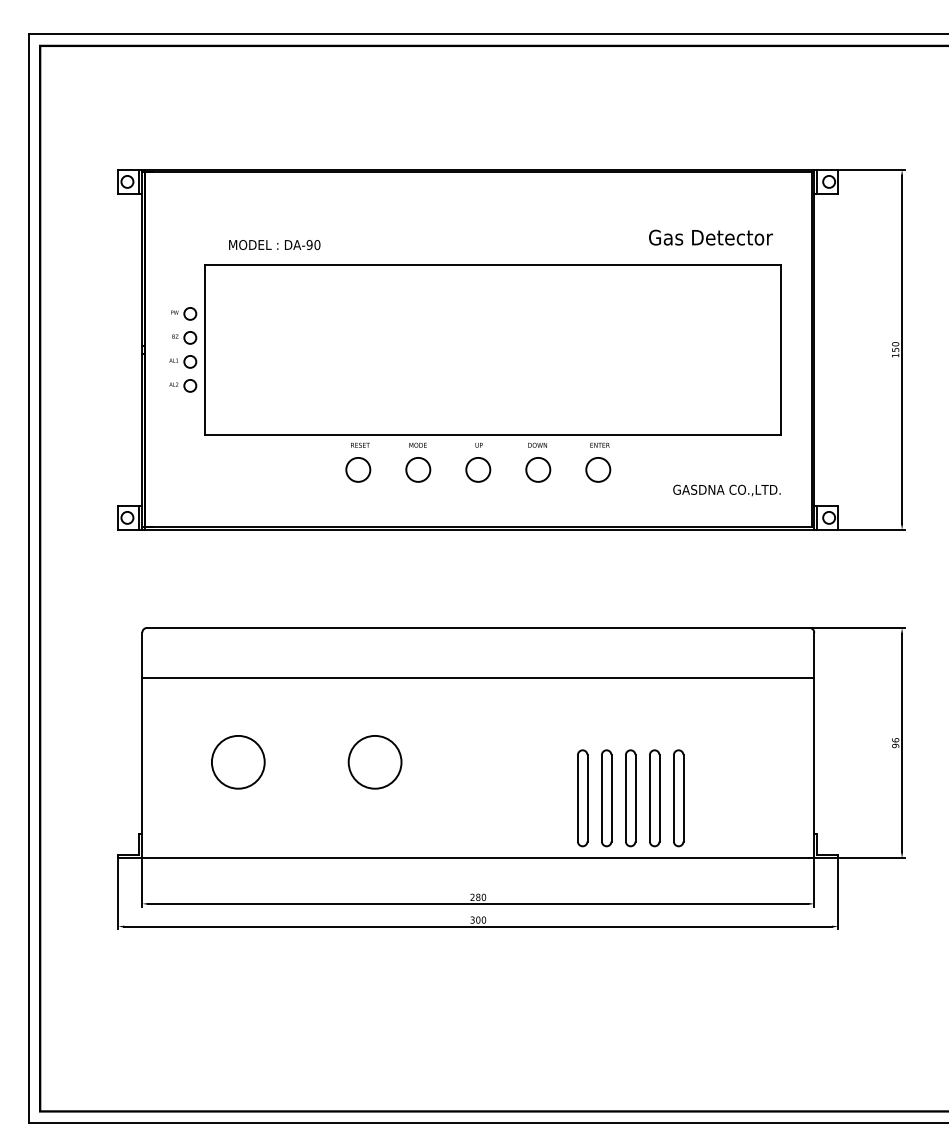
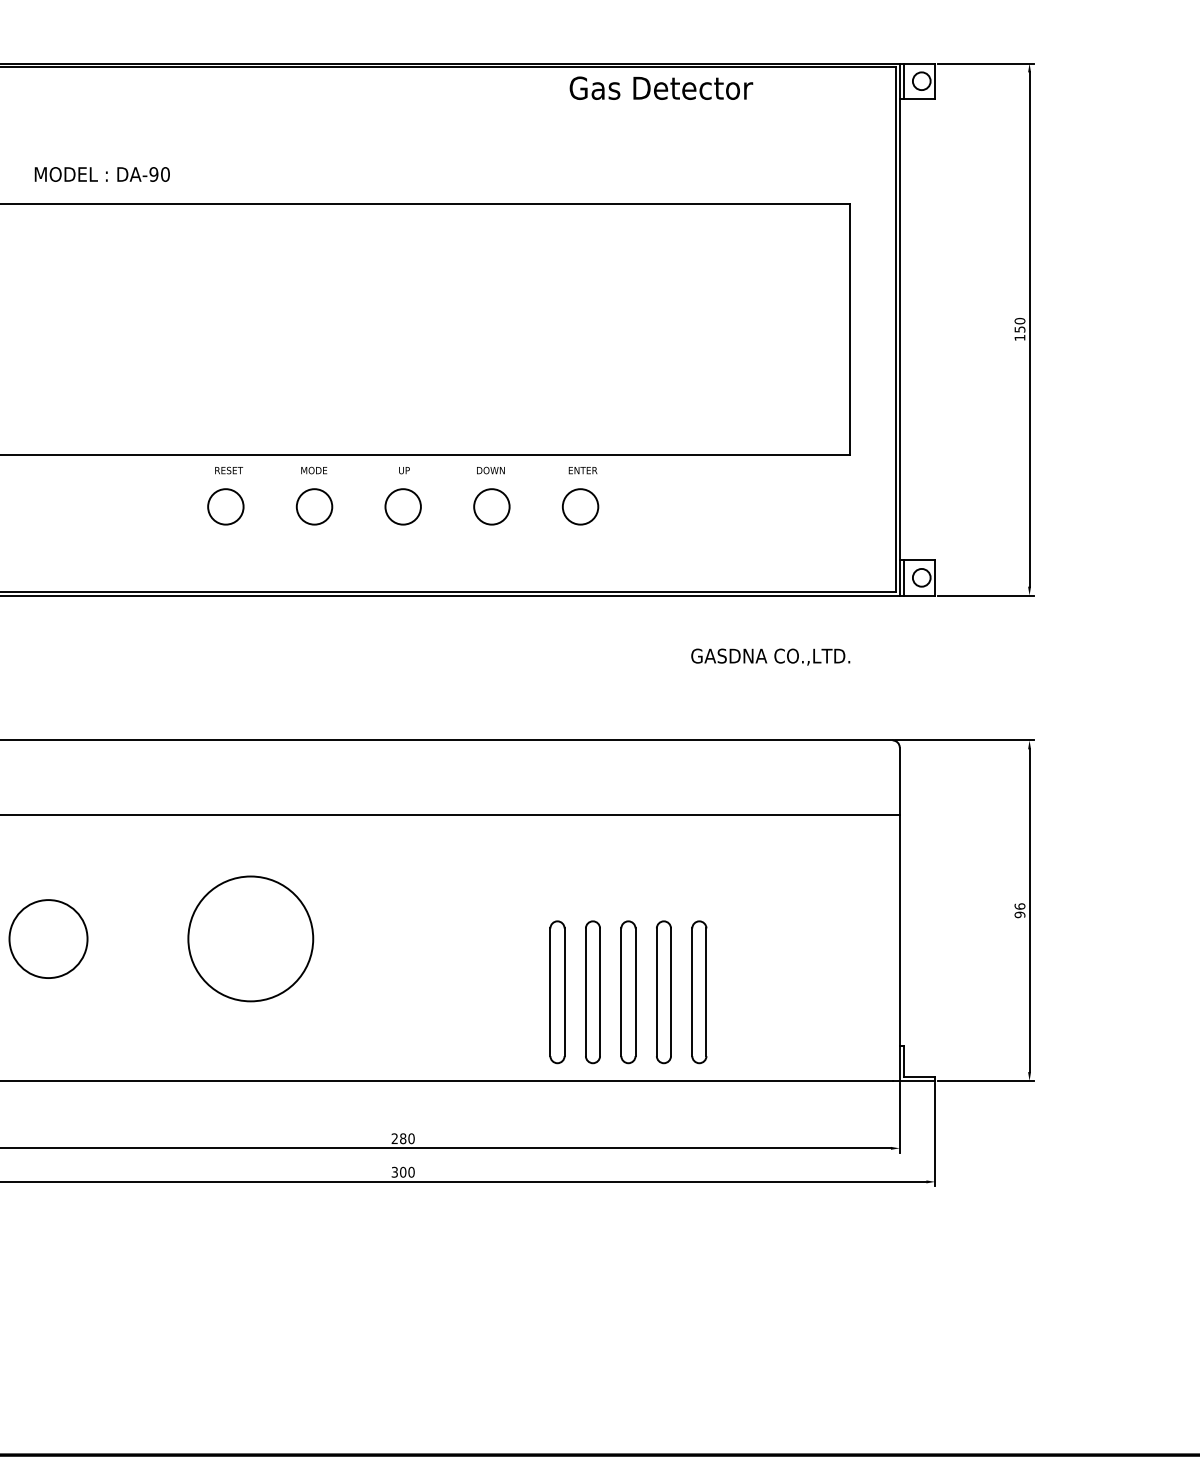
text: (710, 237) -> (660, 88), moved
text: (726, 490) -> (770, 657), moved
circle: (374, 762) -> (249, 939), size x1.6

